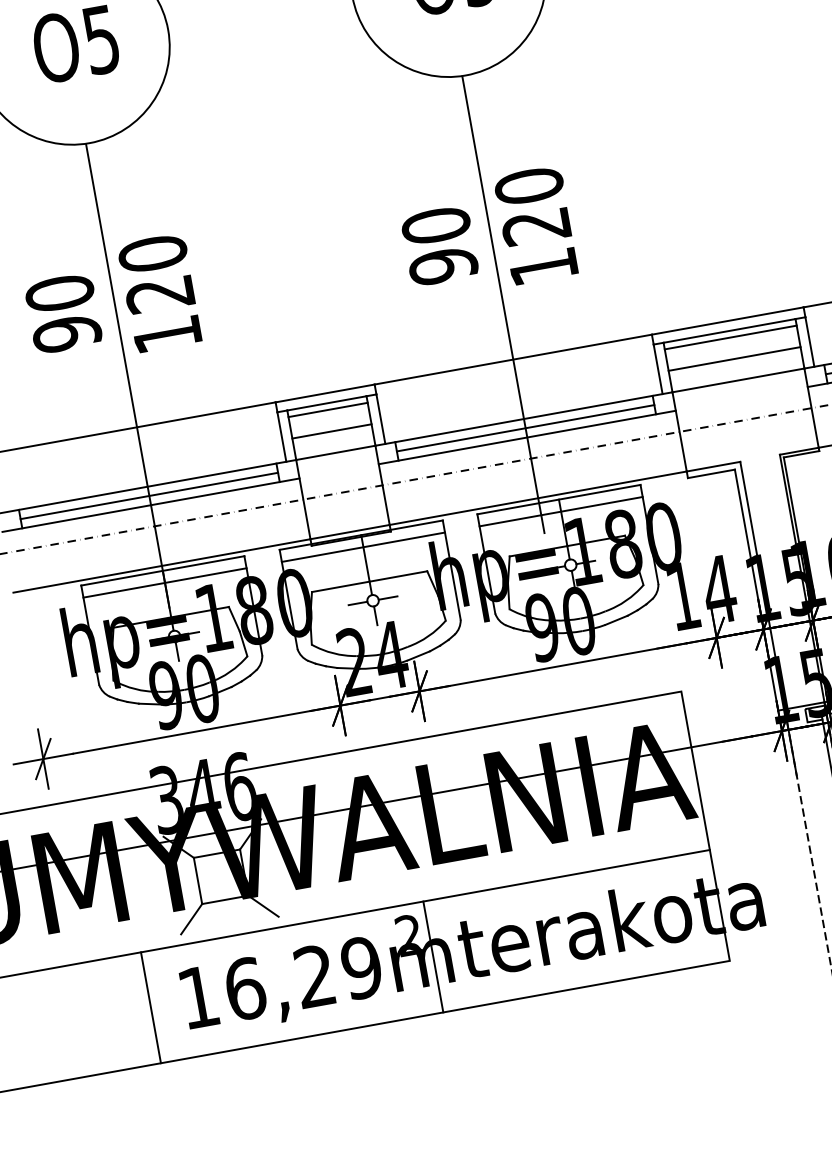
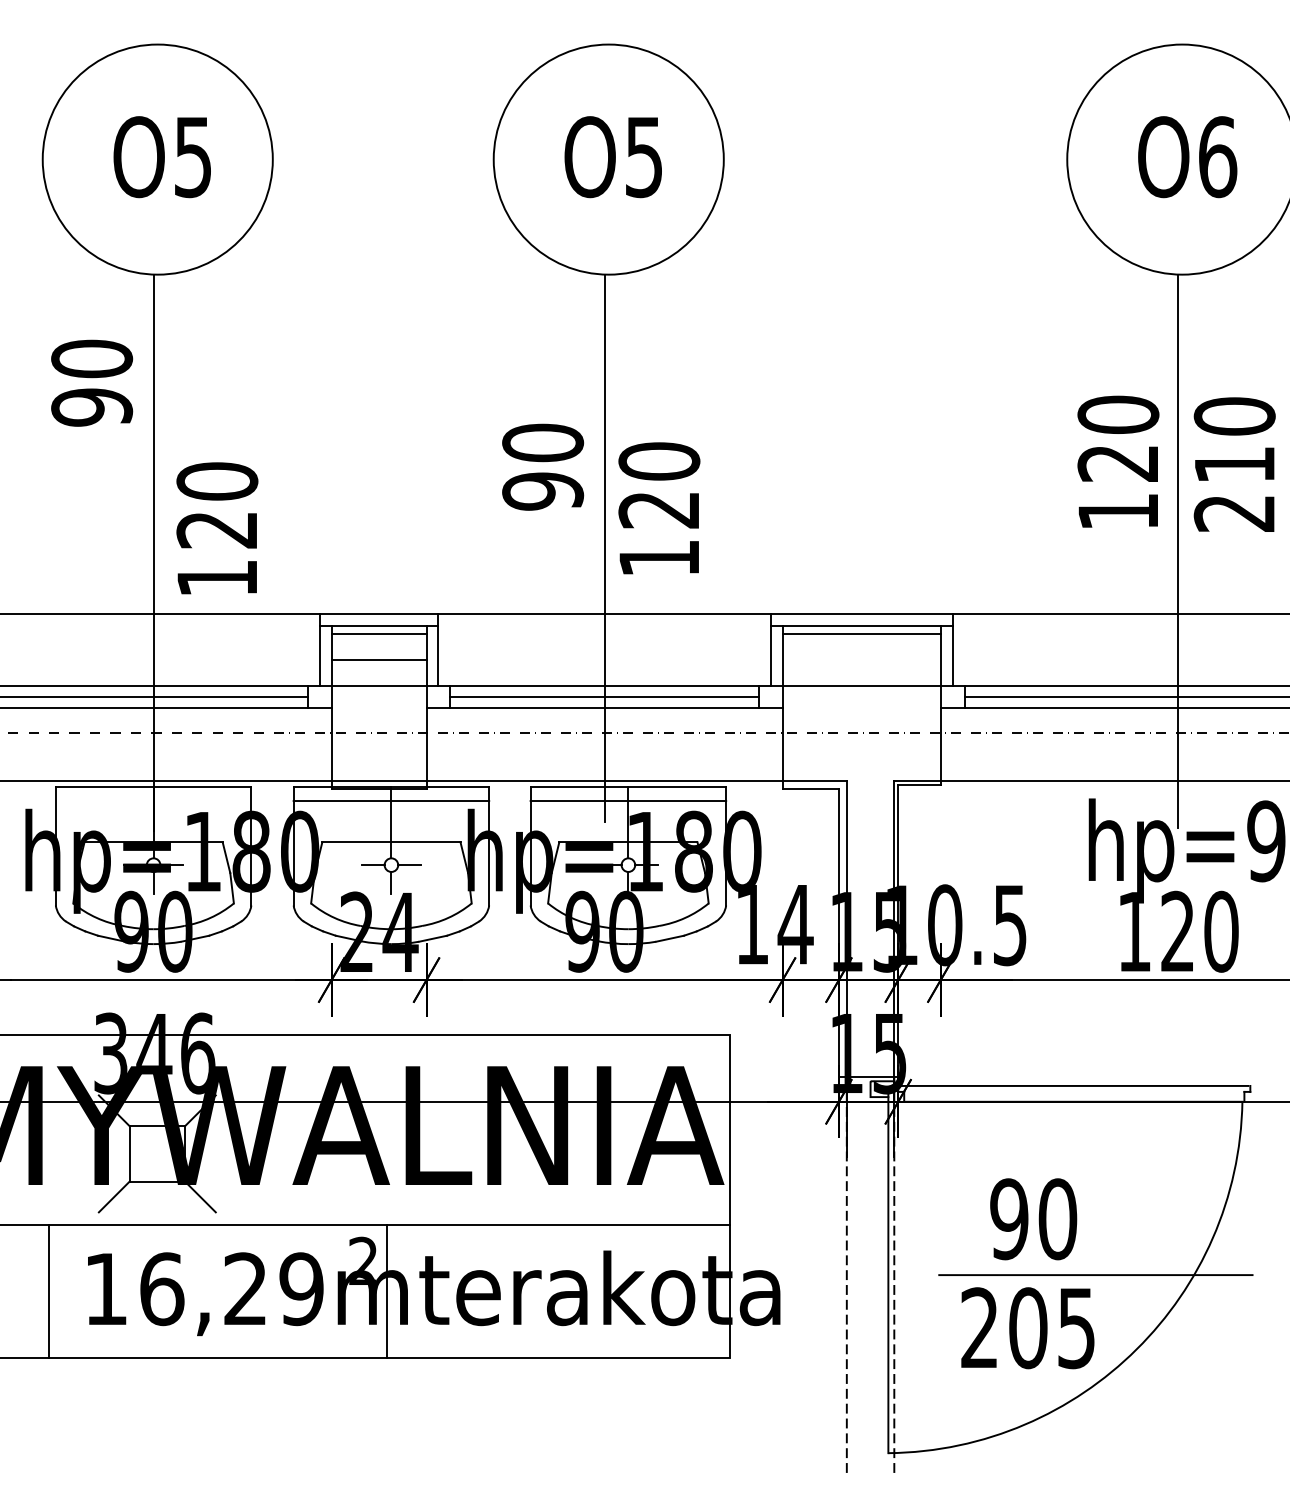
text: (536, 225) -> (659, 508), moved
text: (160, 293) -> (217, 528), moved
text: (63, 313) -> (92, 382), moved
line: (734, 358) -> (861, 659), removed
line: (165, 583) -> (153, 801), removed

